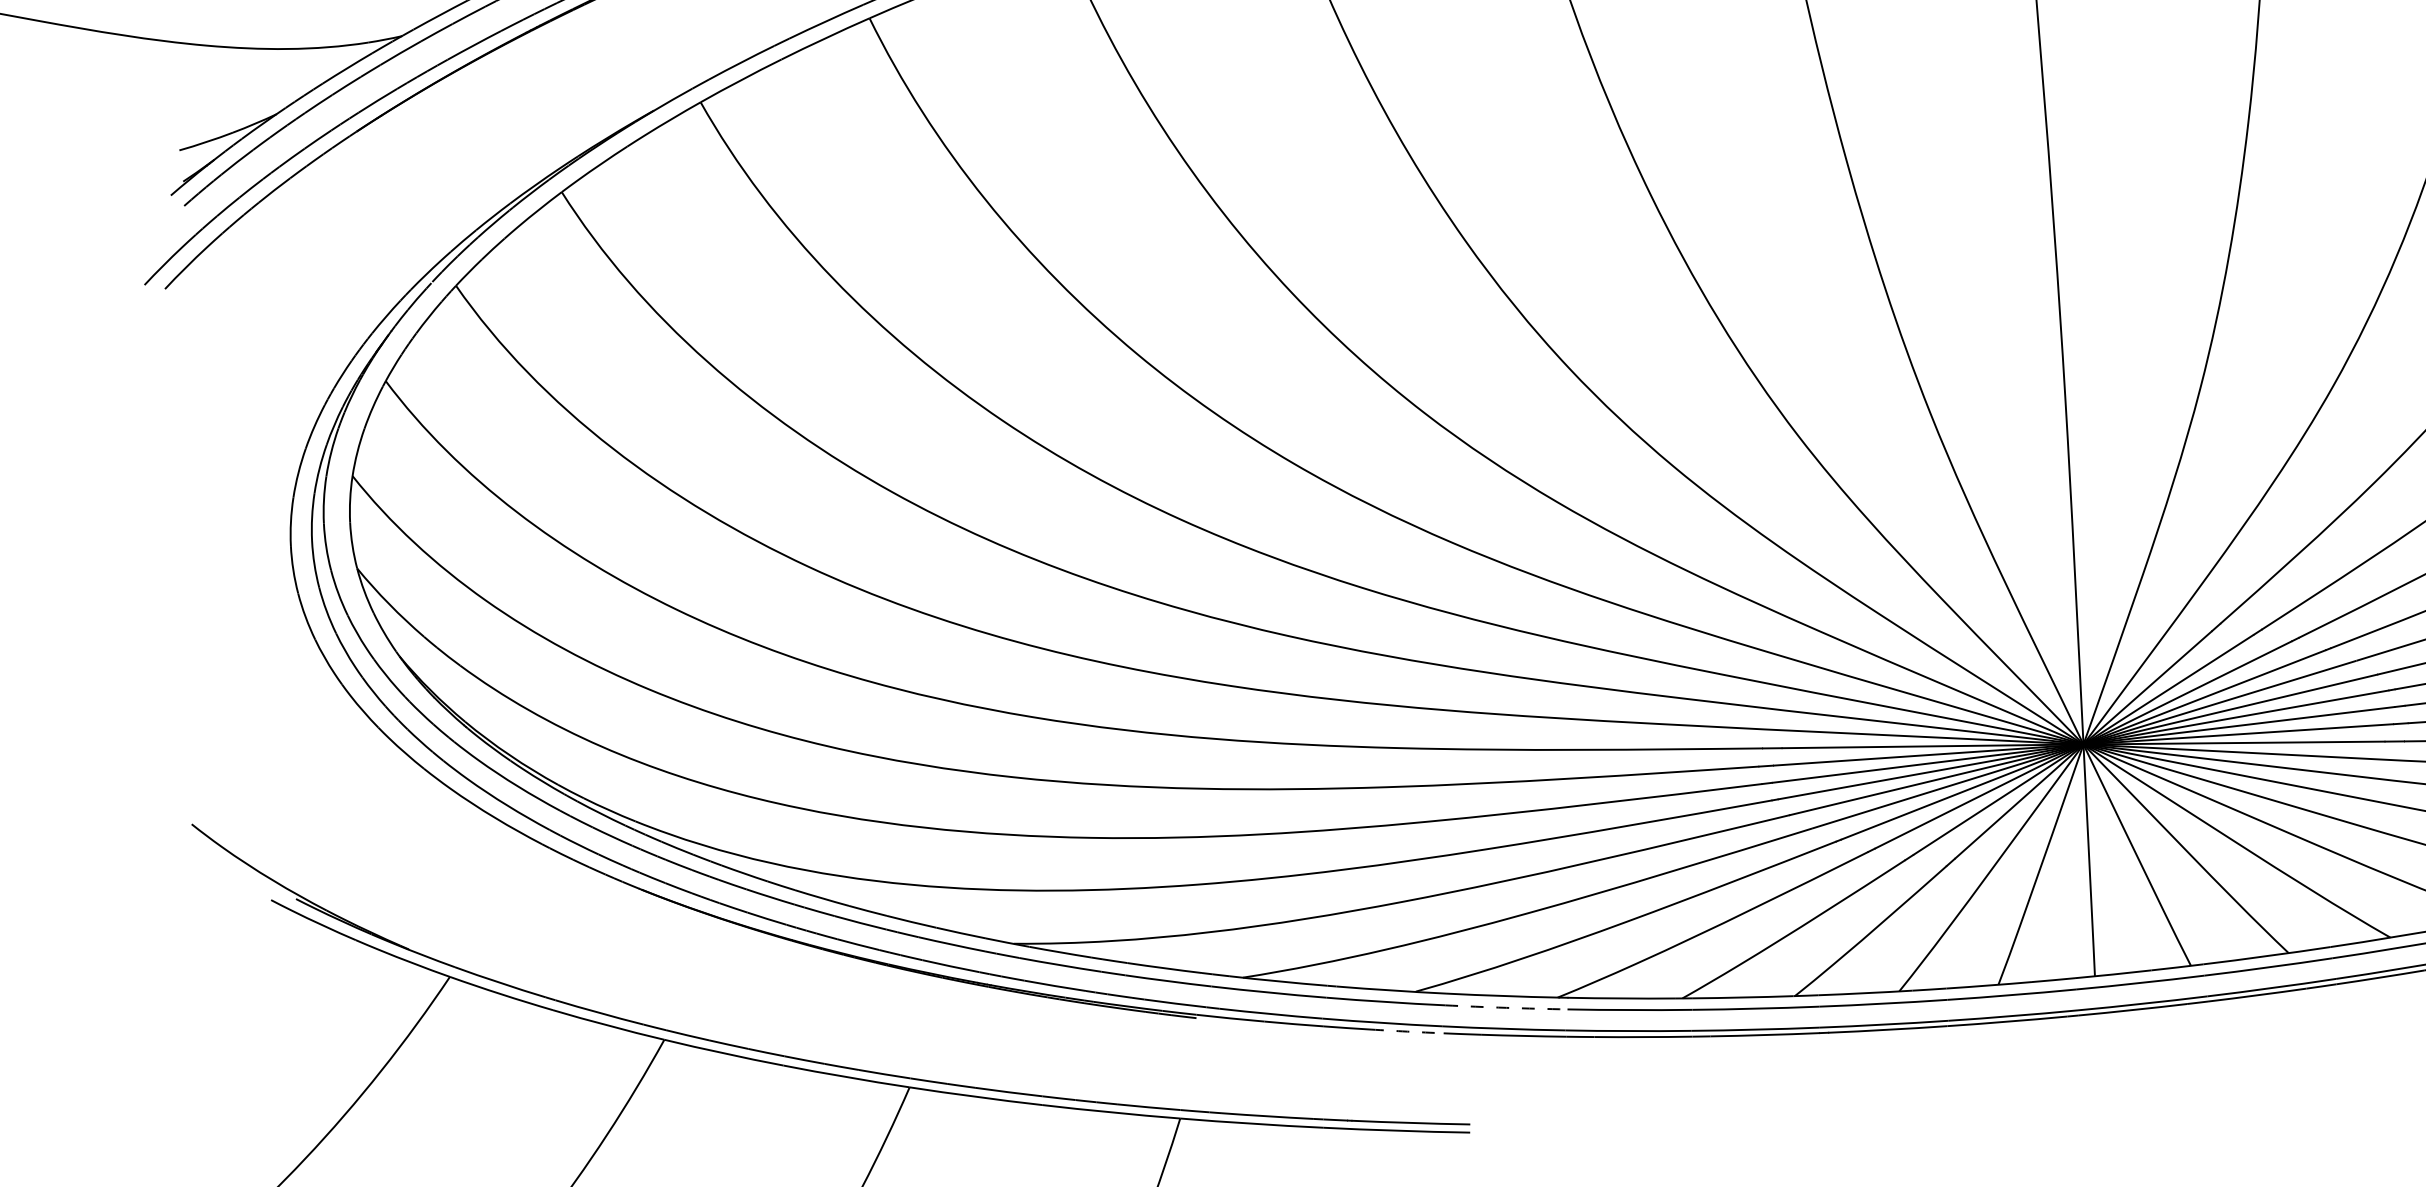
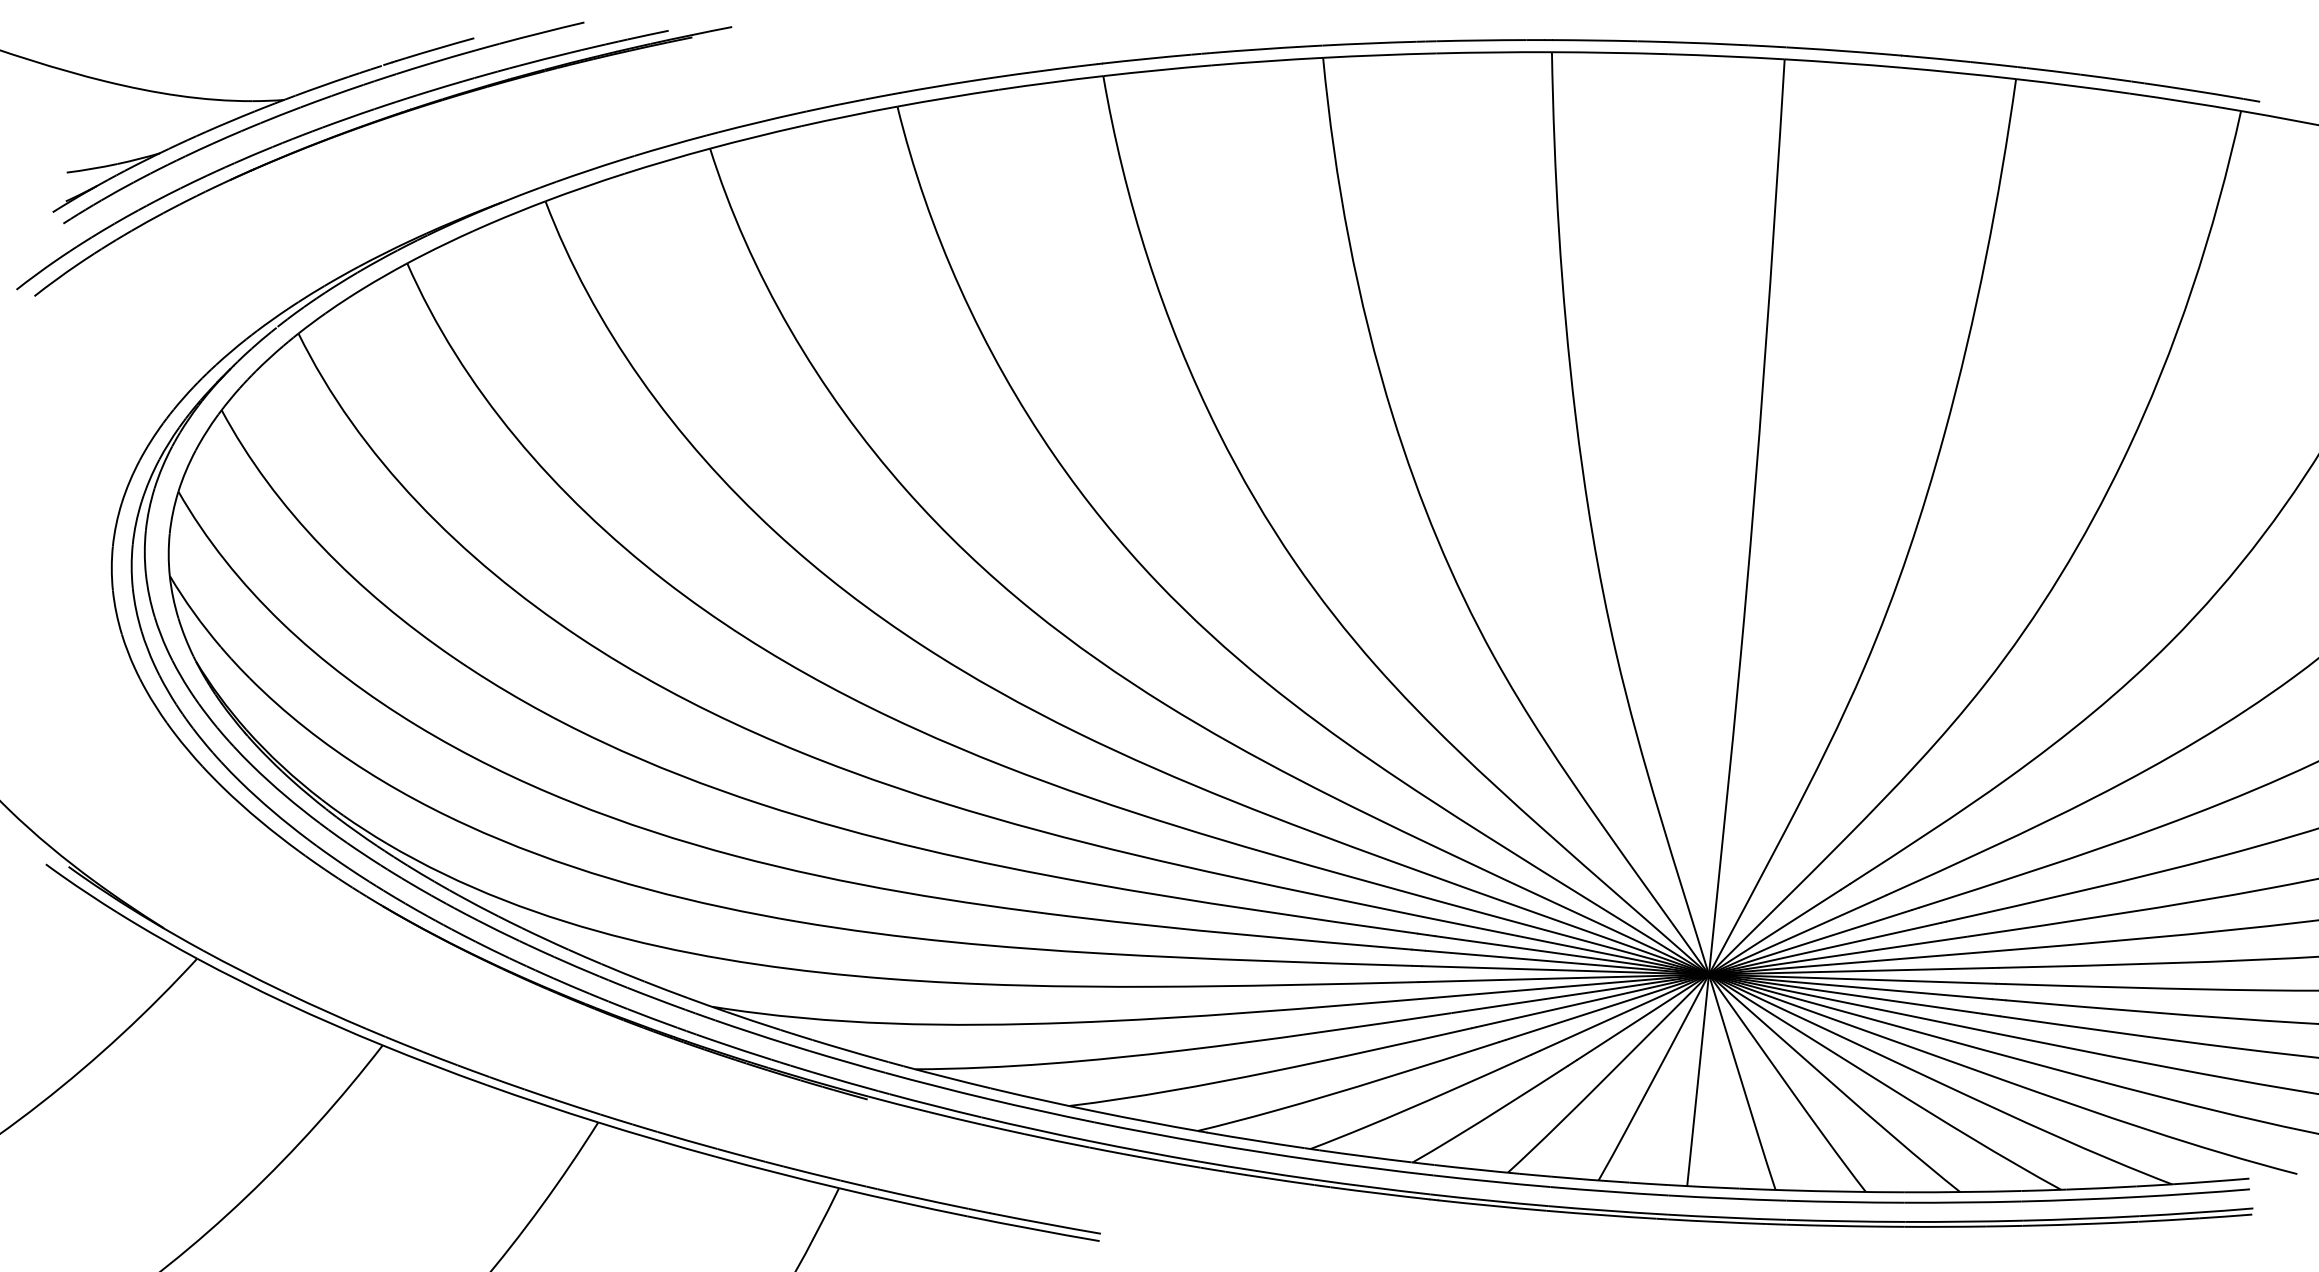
arc: (1506, 1008) -> (1149, 1133), dashed -> solid
arc: (1406, 1031) -> (1056, 1140), dashed -> solid

